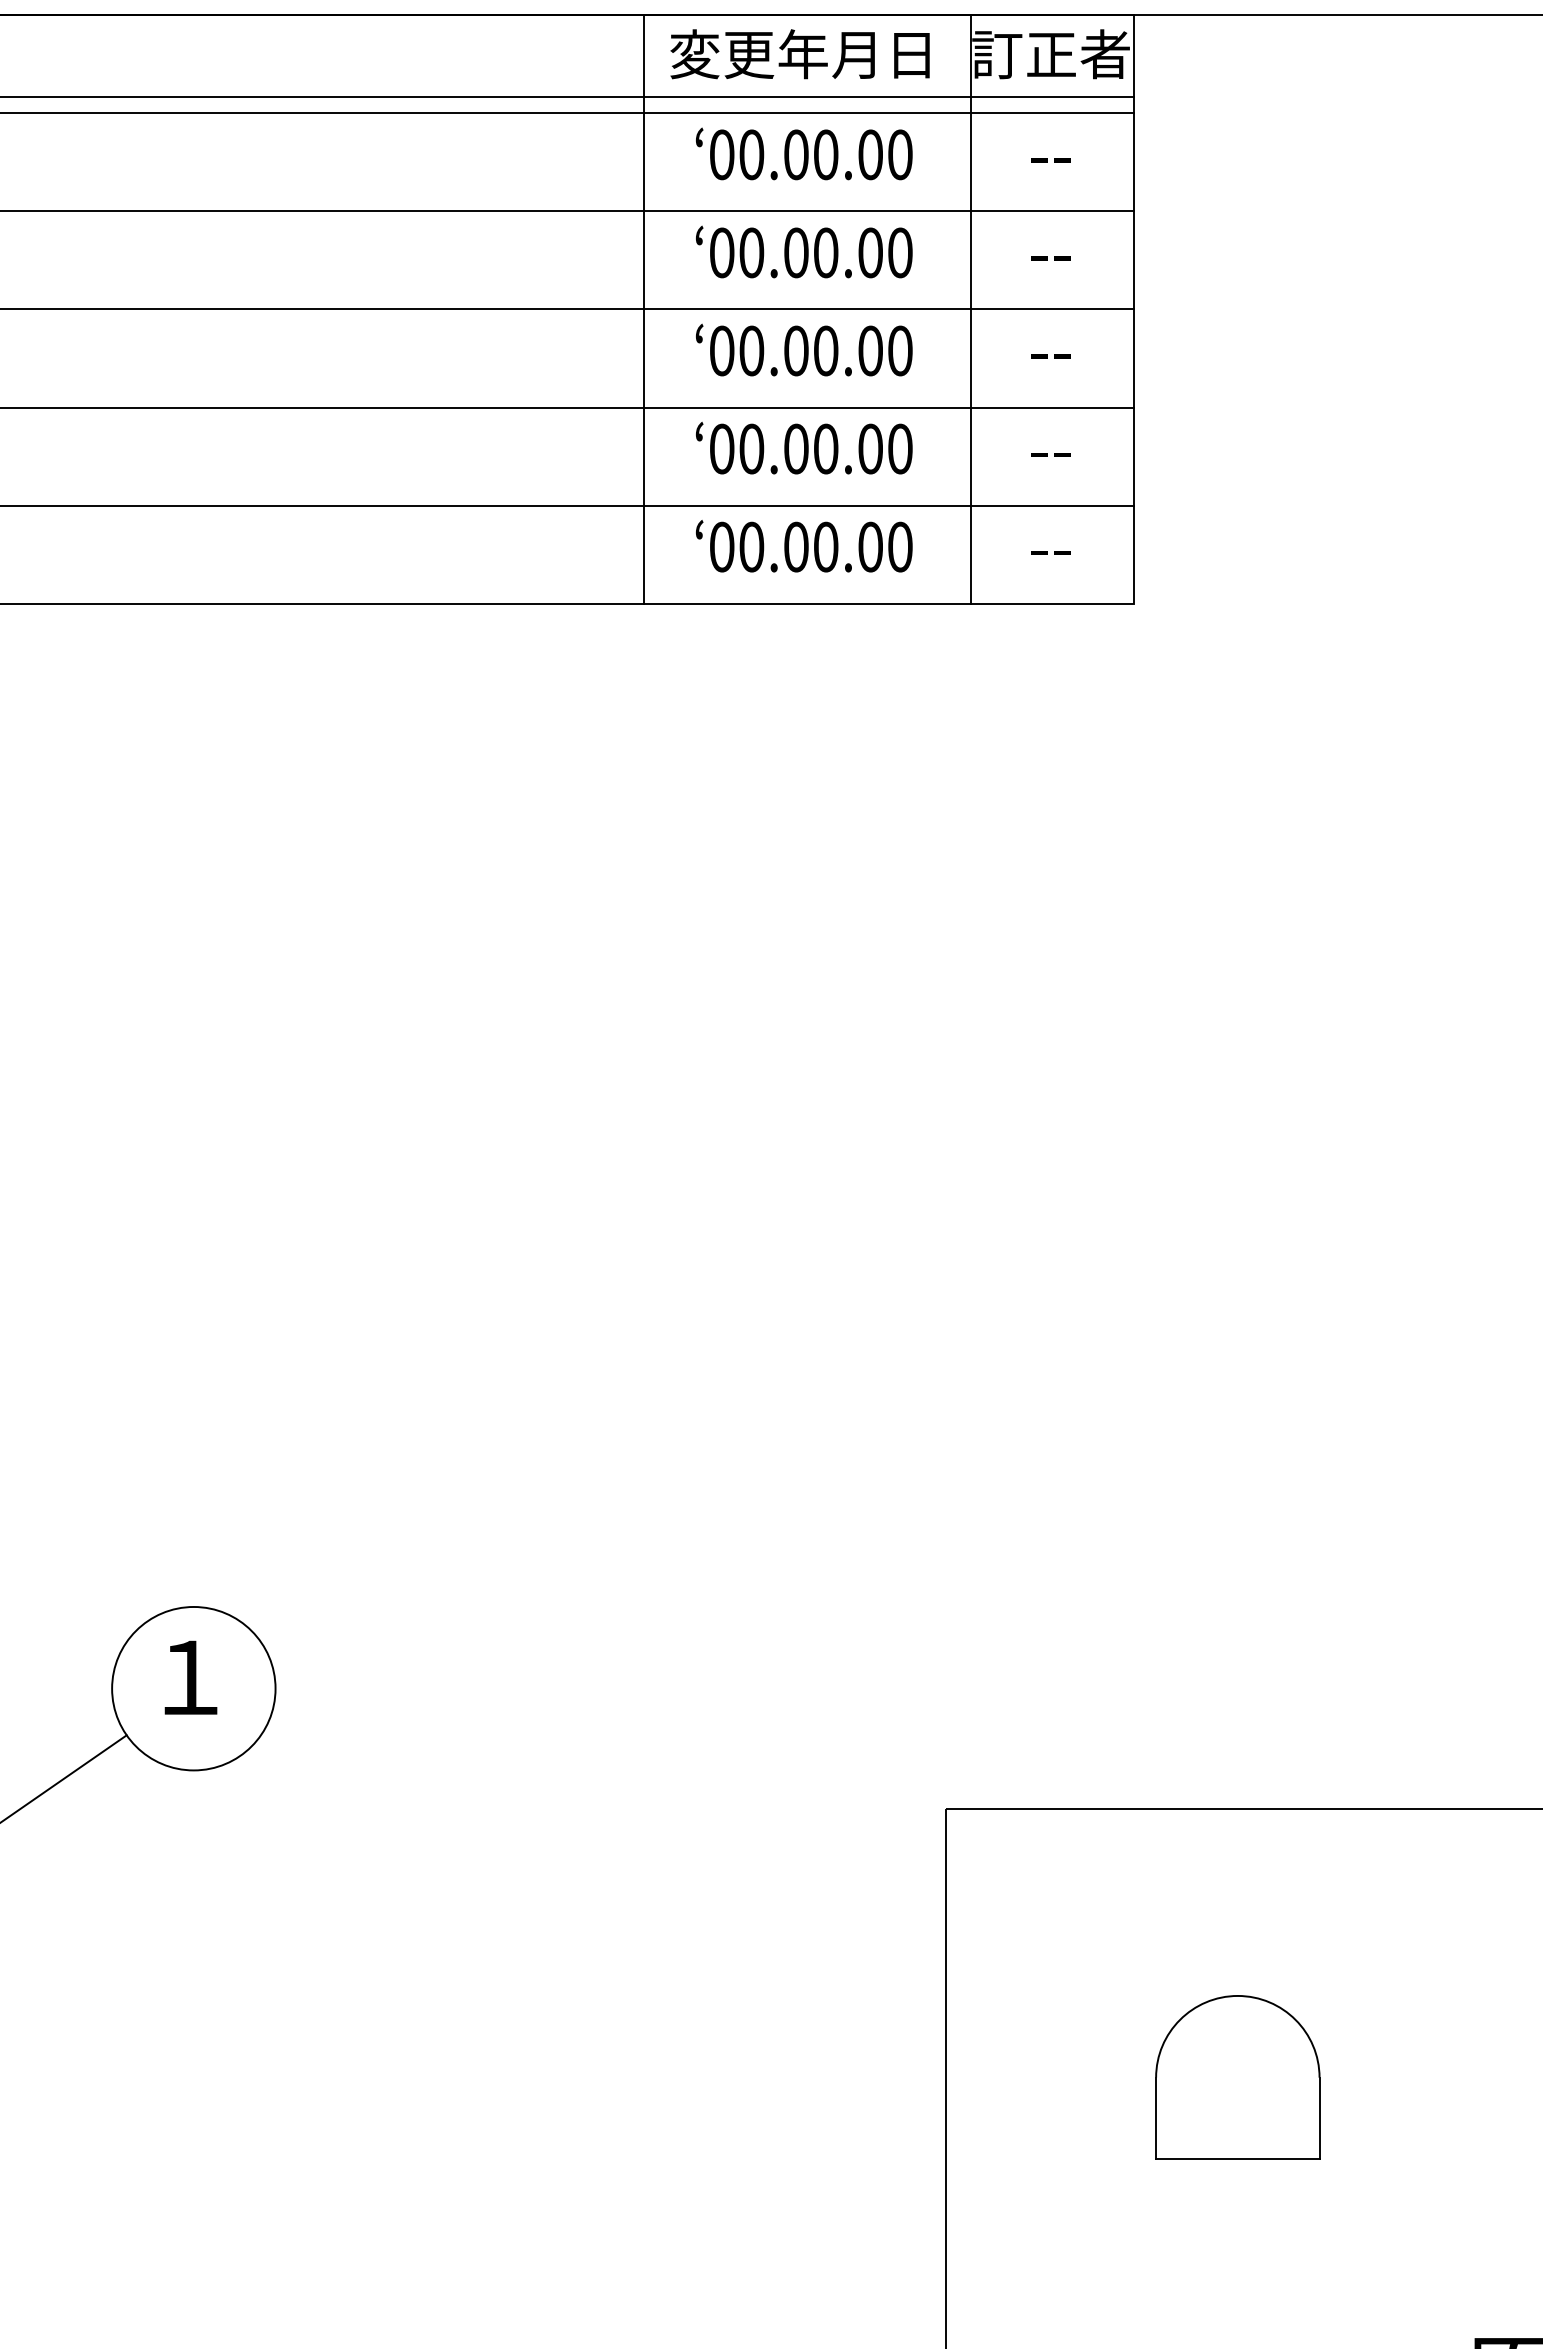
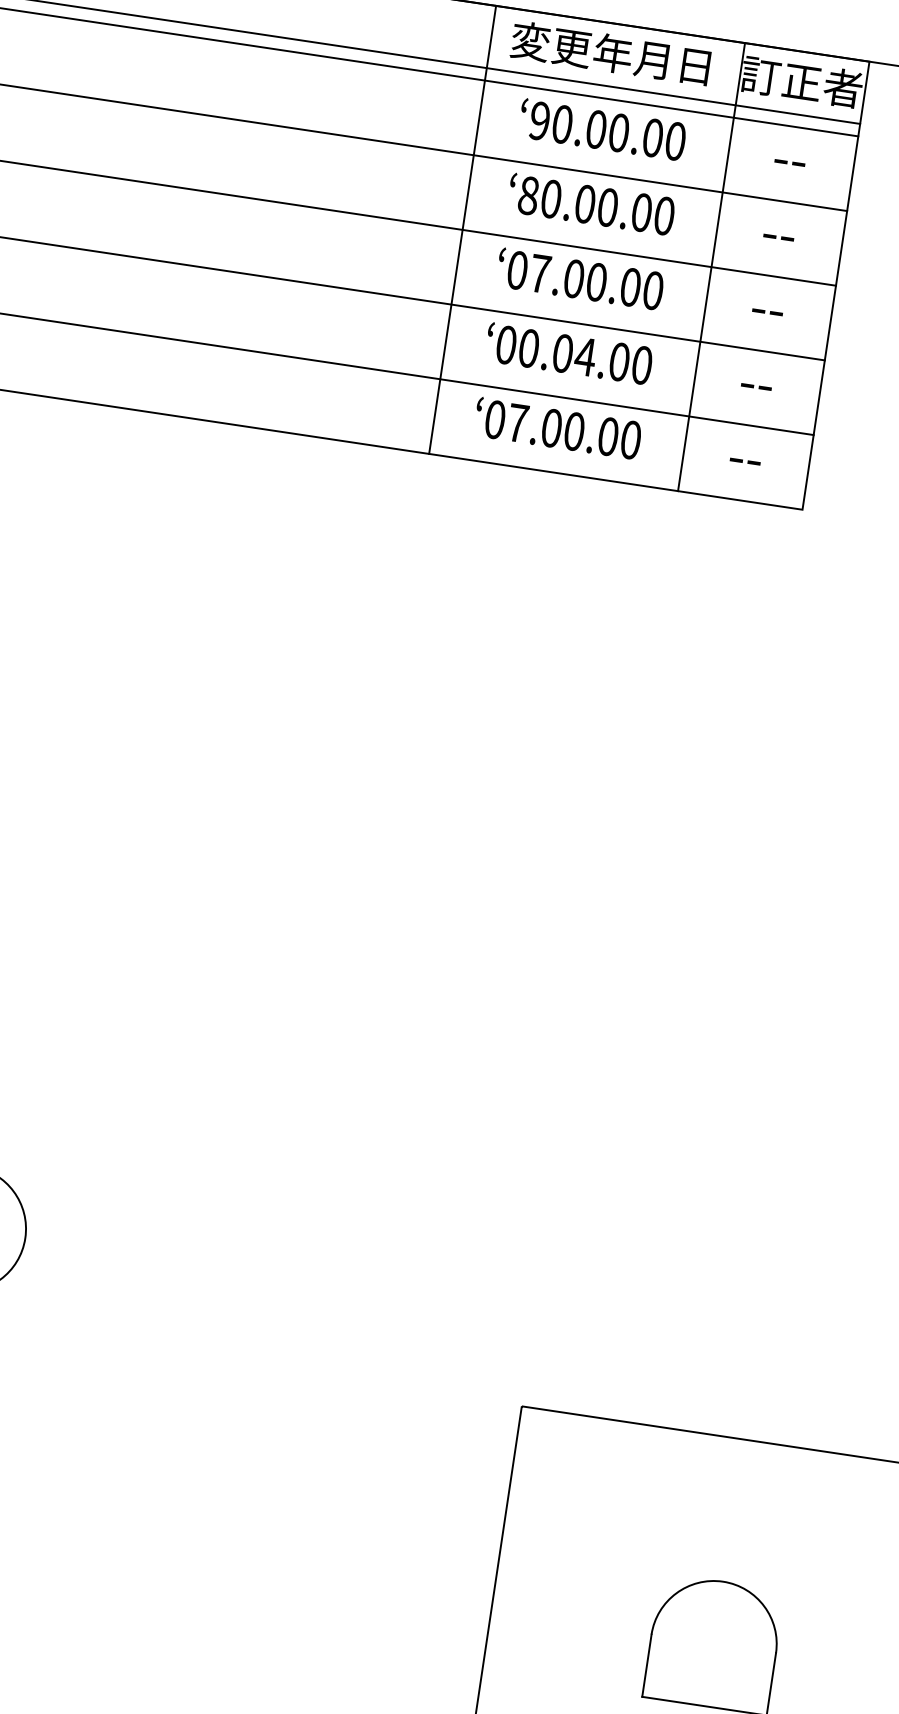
text: (721, 154) -> (539, 120), 00.00.00 -> 90.00.00
text: (721, 252) -> (528, 195), 00.00.00 -> 80.00.00
text: (751, 350) -> (540, 273), 00.00.00 -> 07.00.00
text: (825, 448) -> (585, 356), 00.00.00 -> 00.04.00
text: (751, 546) -> (517, 422), 00.00.00 -> 07.00.00

